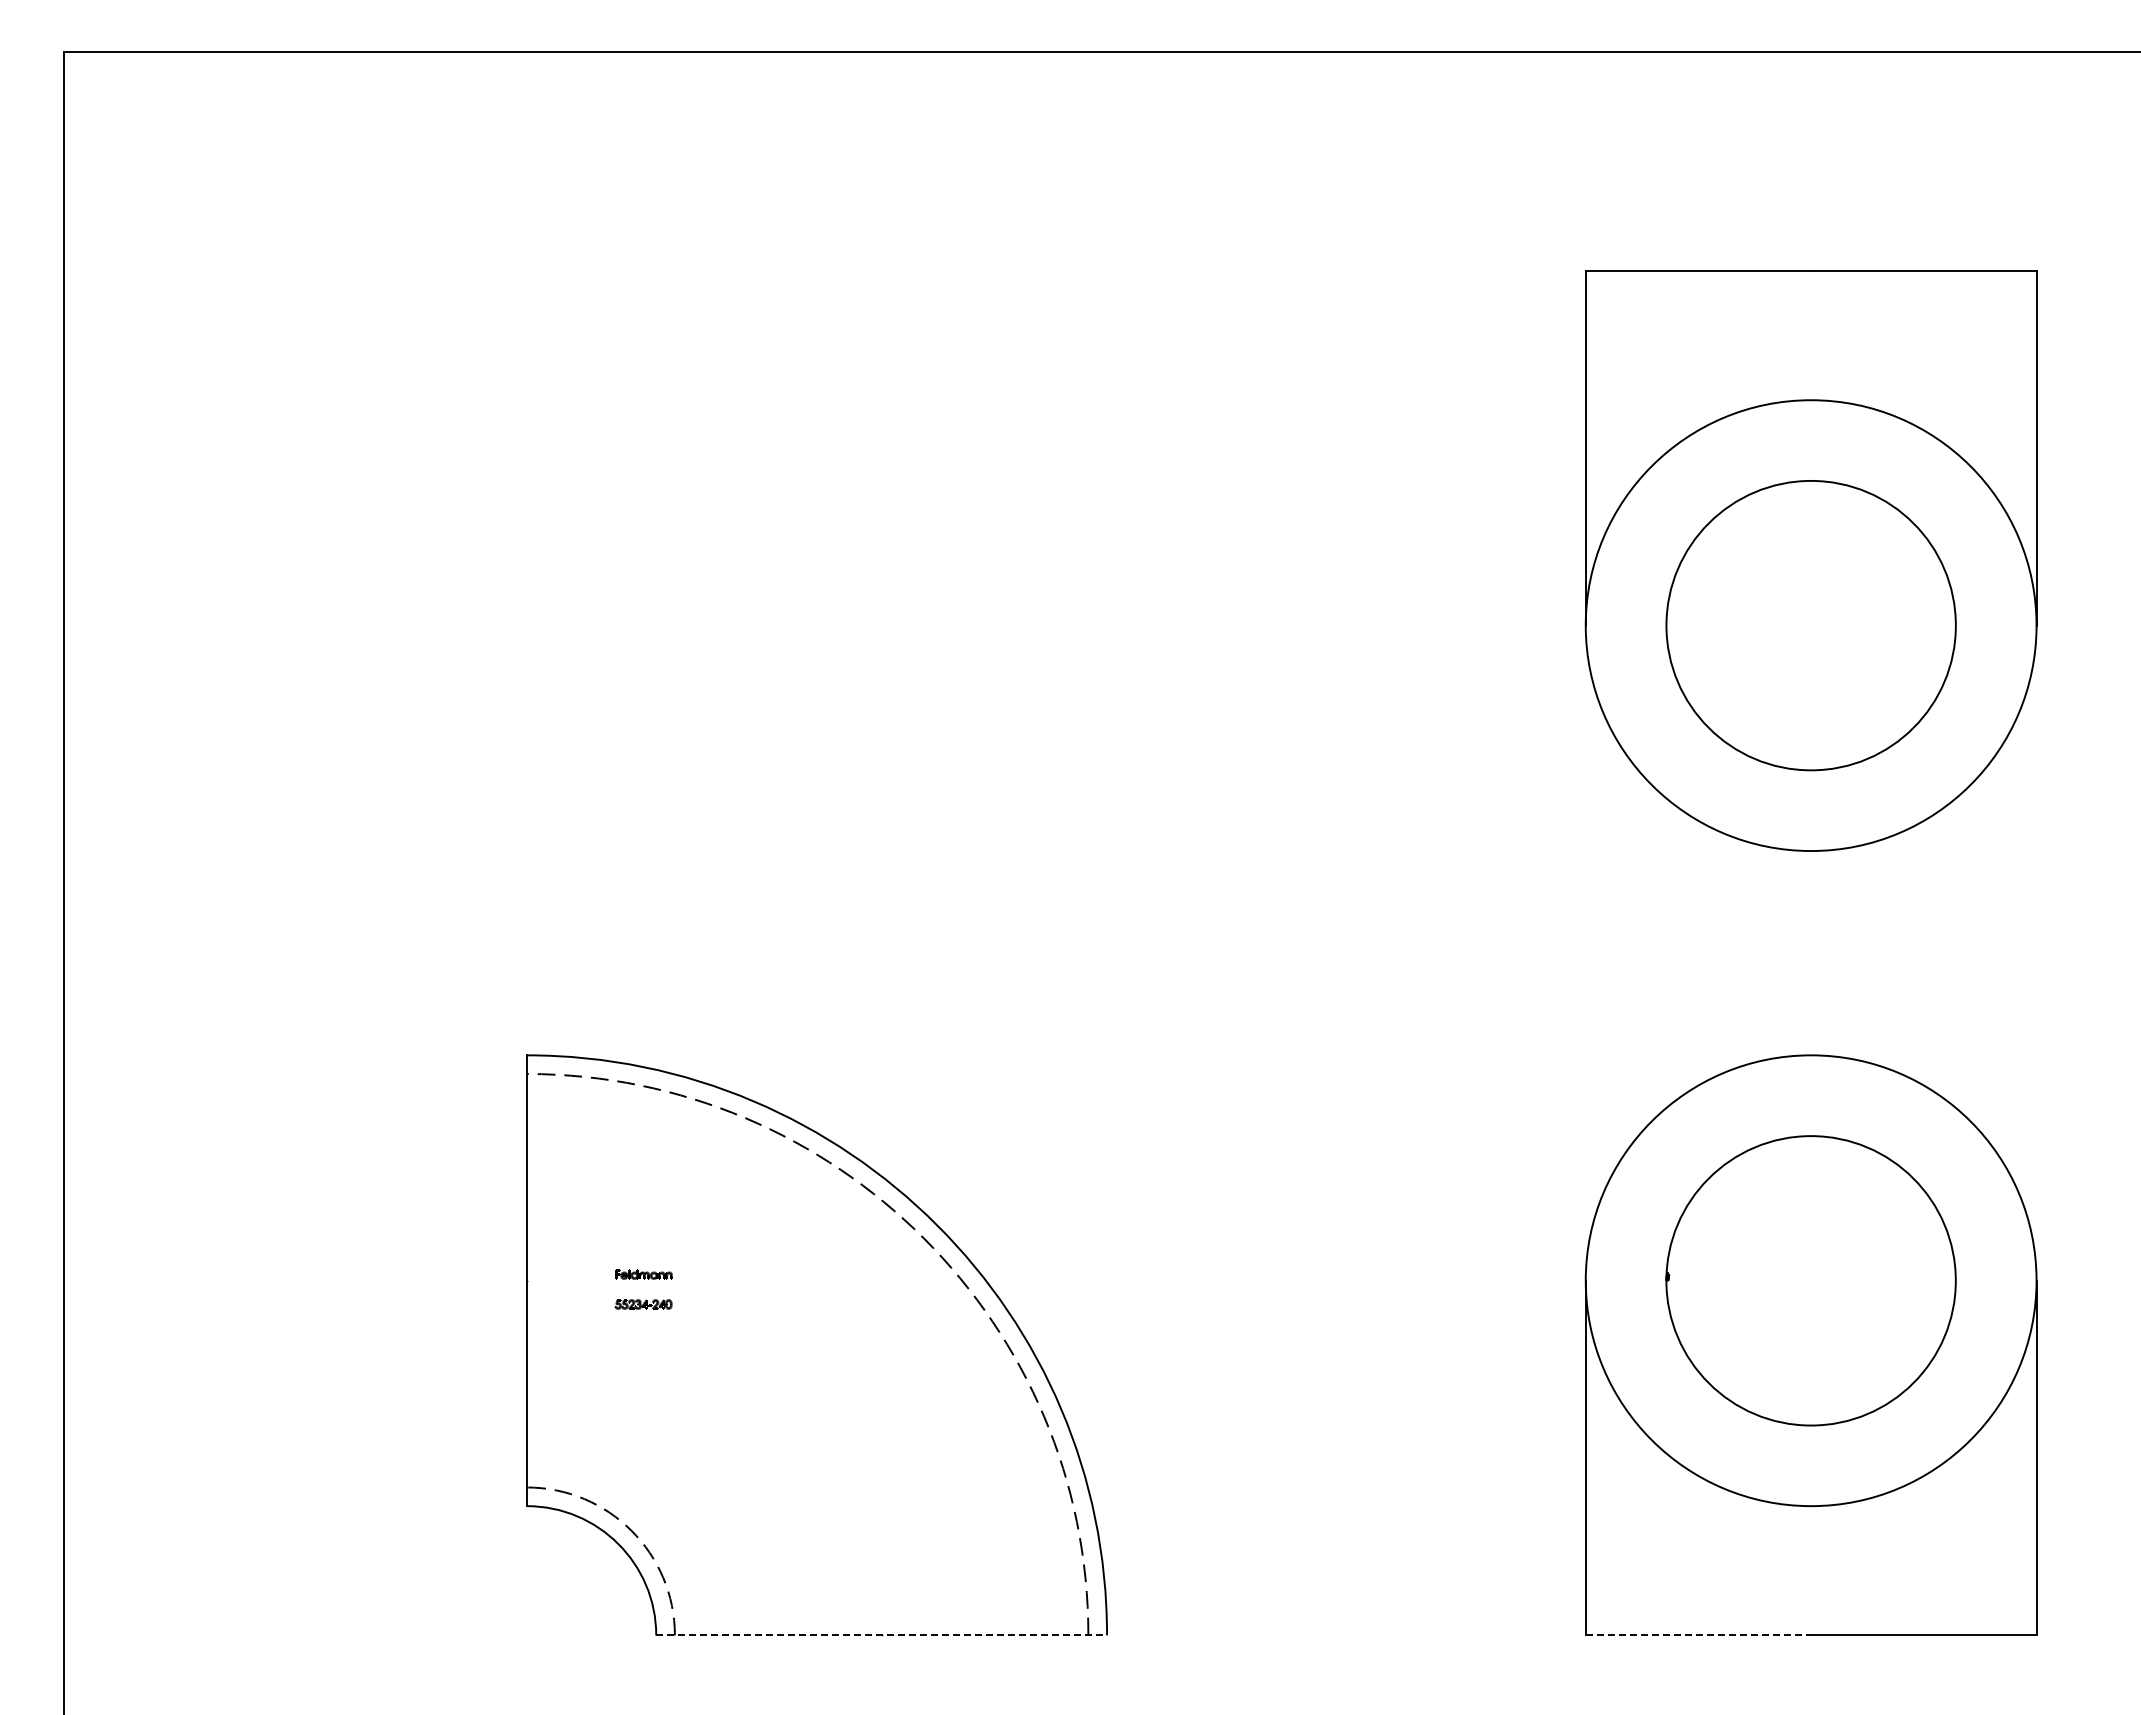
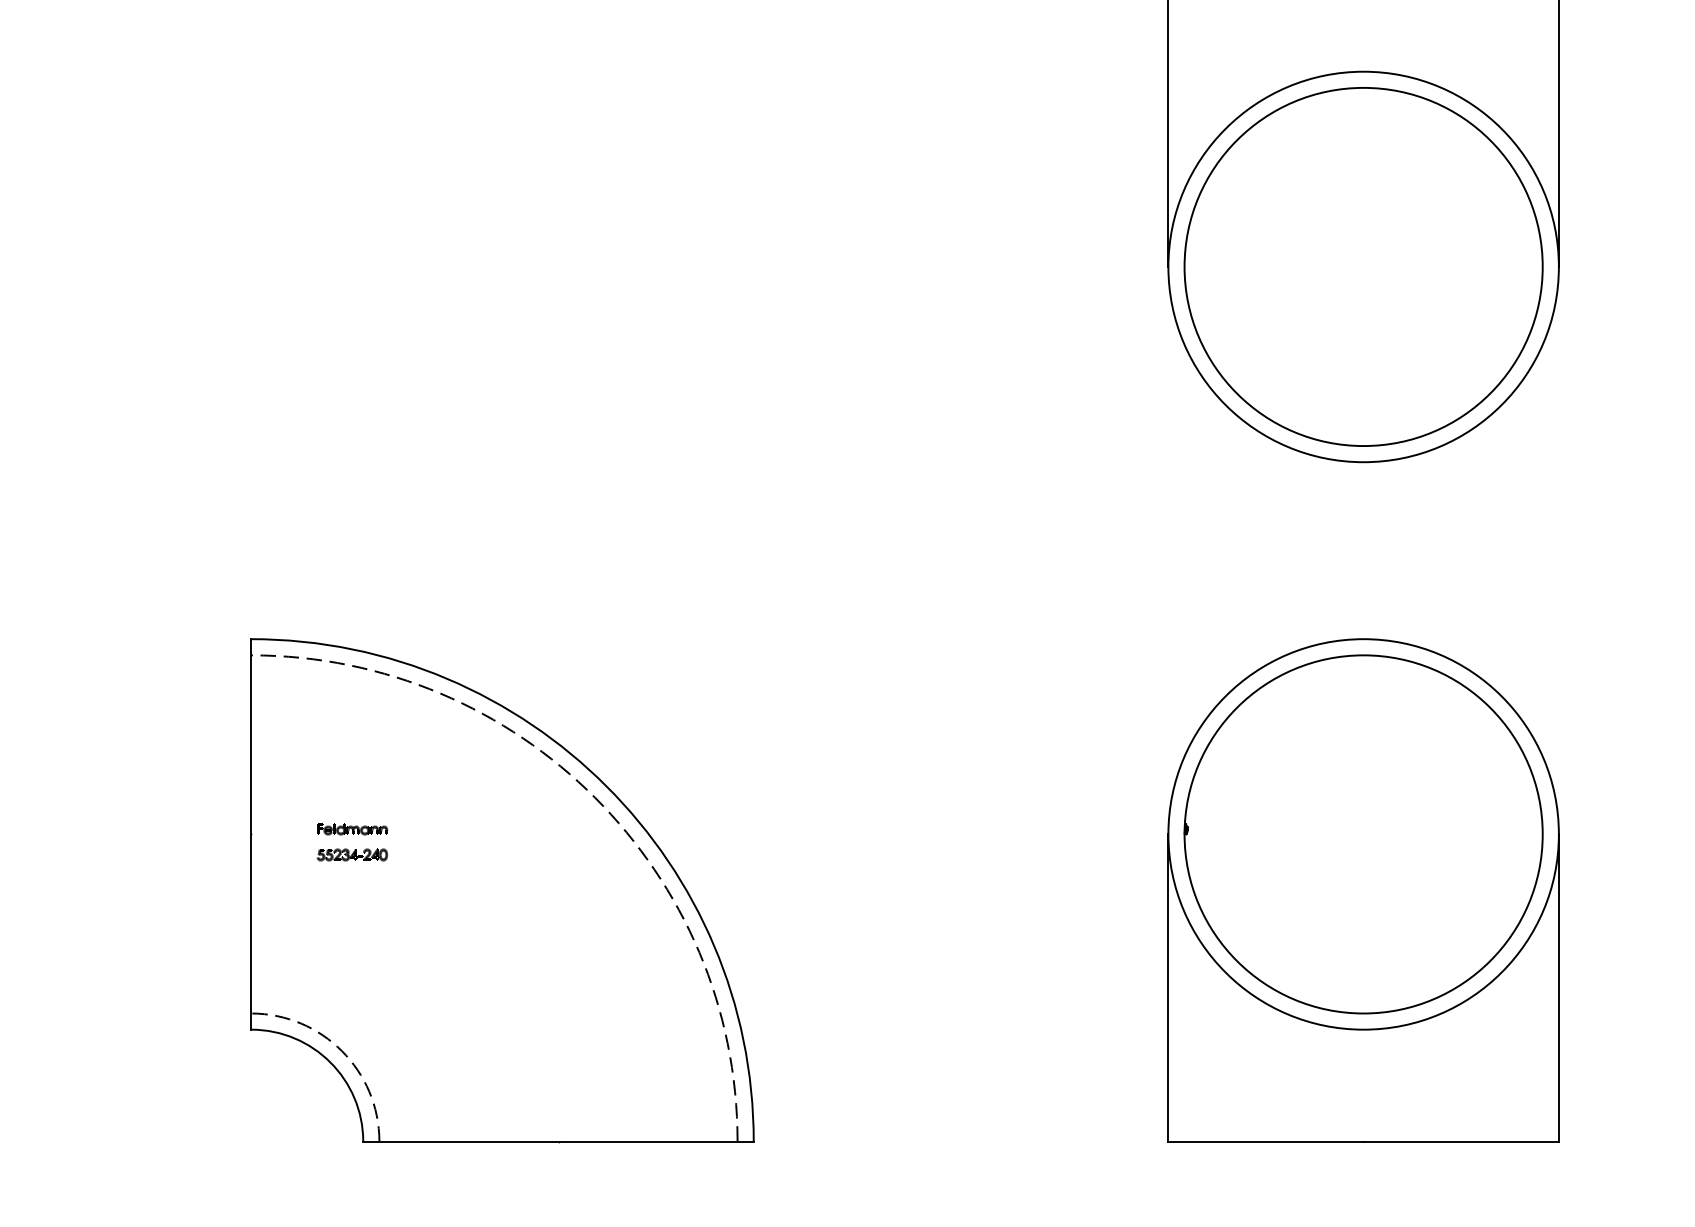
circle: (1810, 625) -> (1363, 266), size x1.43
part: (643, 1274) -> (352, 829), size x1.43
part: (1810, 1280) -> (1363, 834), size x1.43
part: (643, 1304) -> (352, 855), size x1.43
line: (882, 1635) -> (559, 1141), dashed -> solid
line: (1698, 1635) -> (1266, 1141), dashed -> solid

